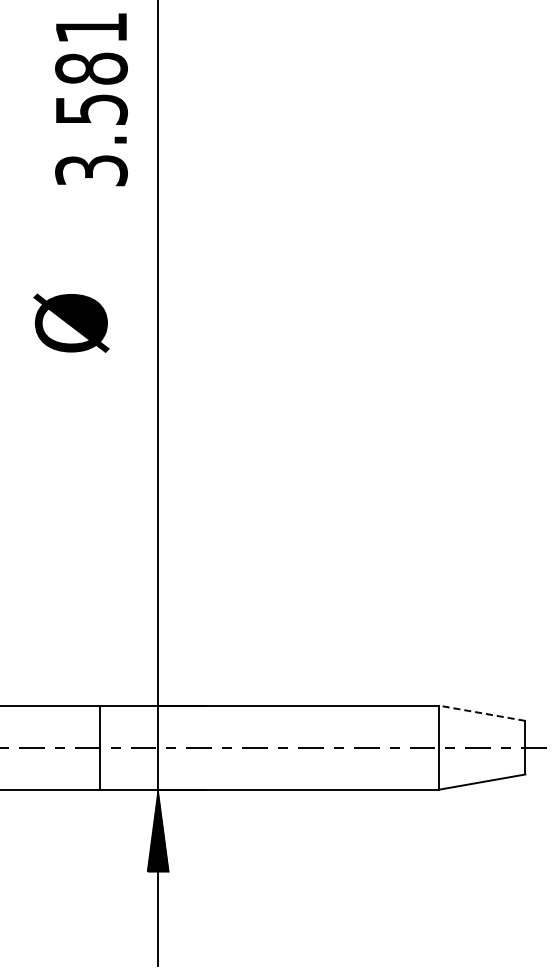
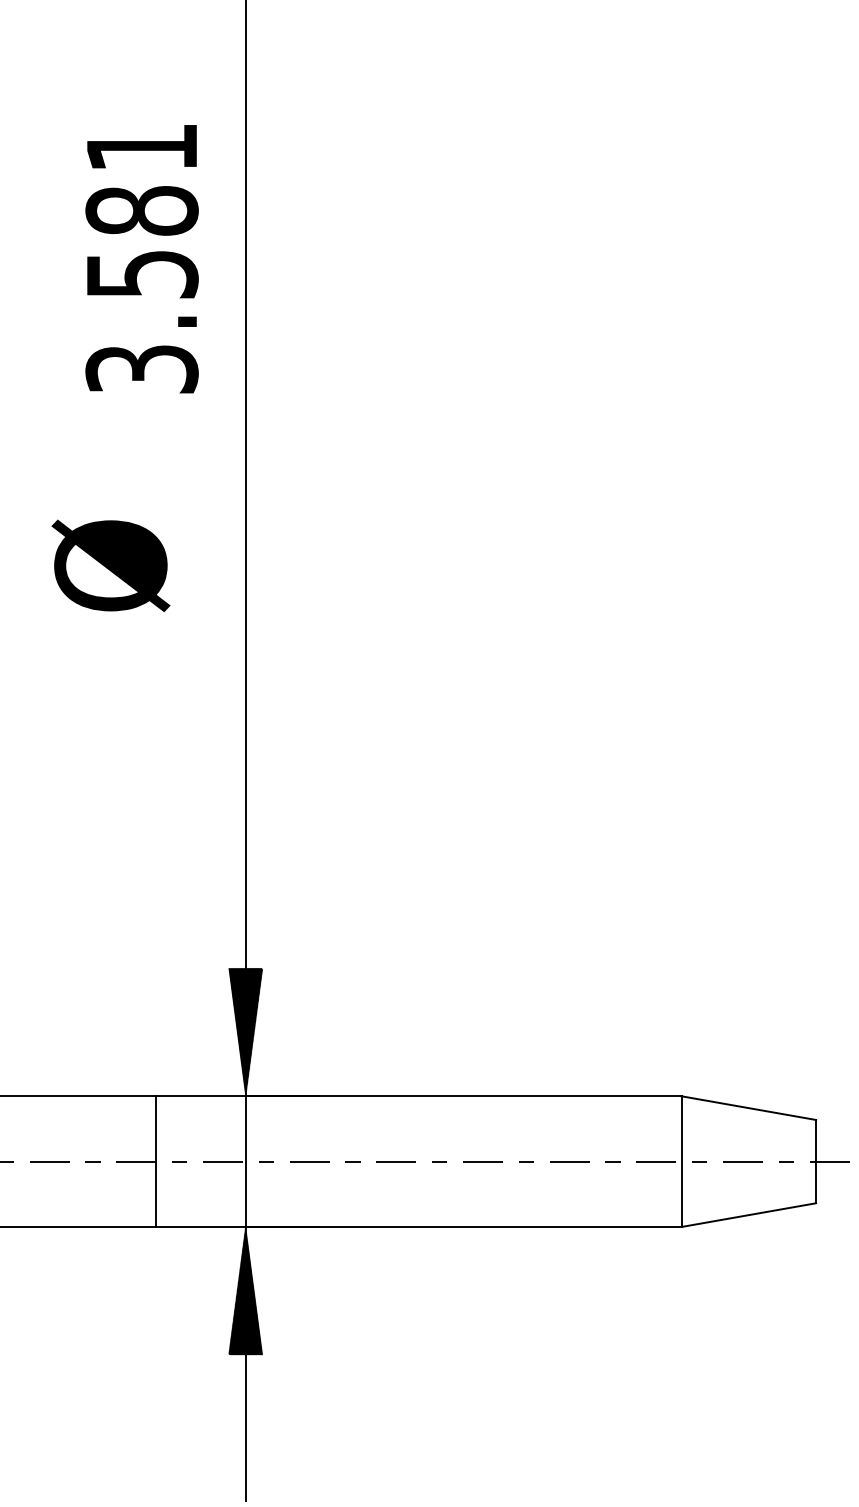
text: (91, 99) -> (142, 258), moved
text: (71, 322) -> (111, 564), moved
hatch: (157, 664) -> (244, 1032), added
line: (482, 713) -> (749, 1108), dashed -> solid

